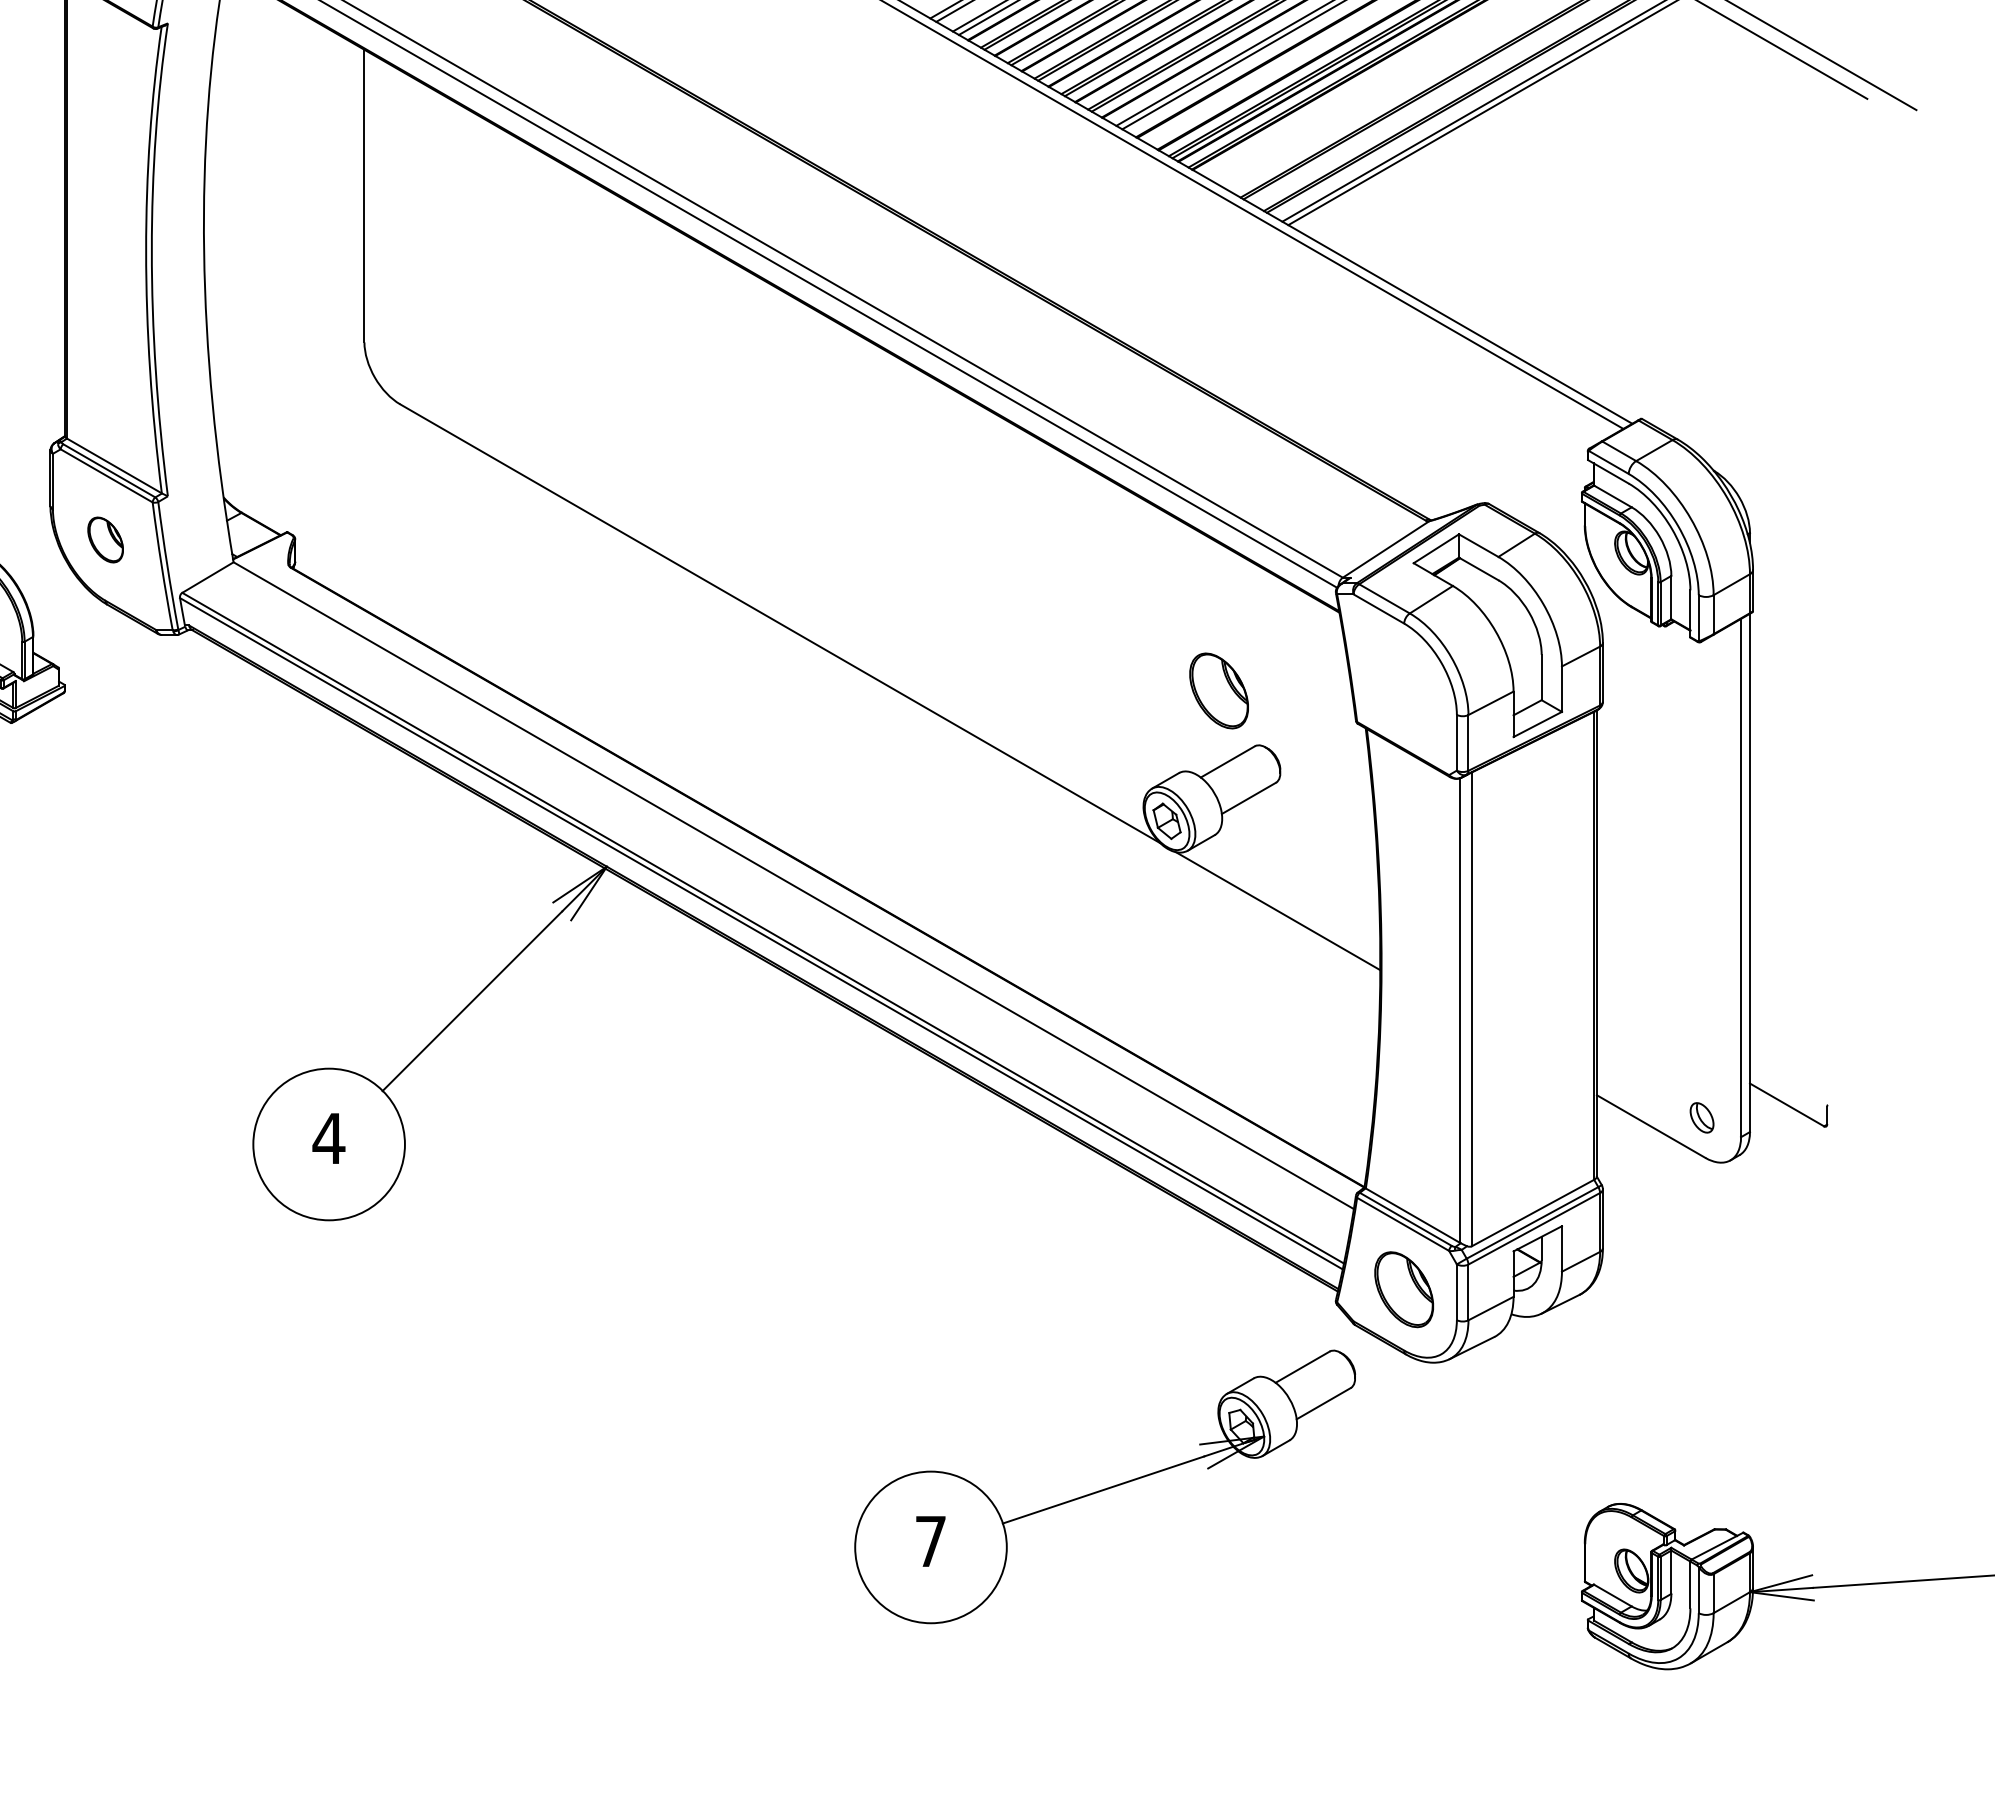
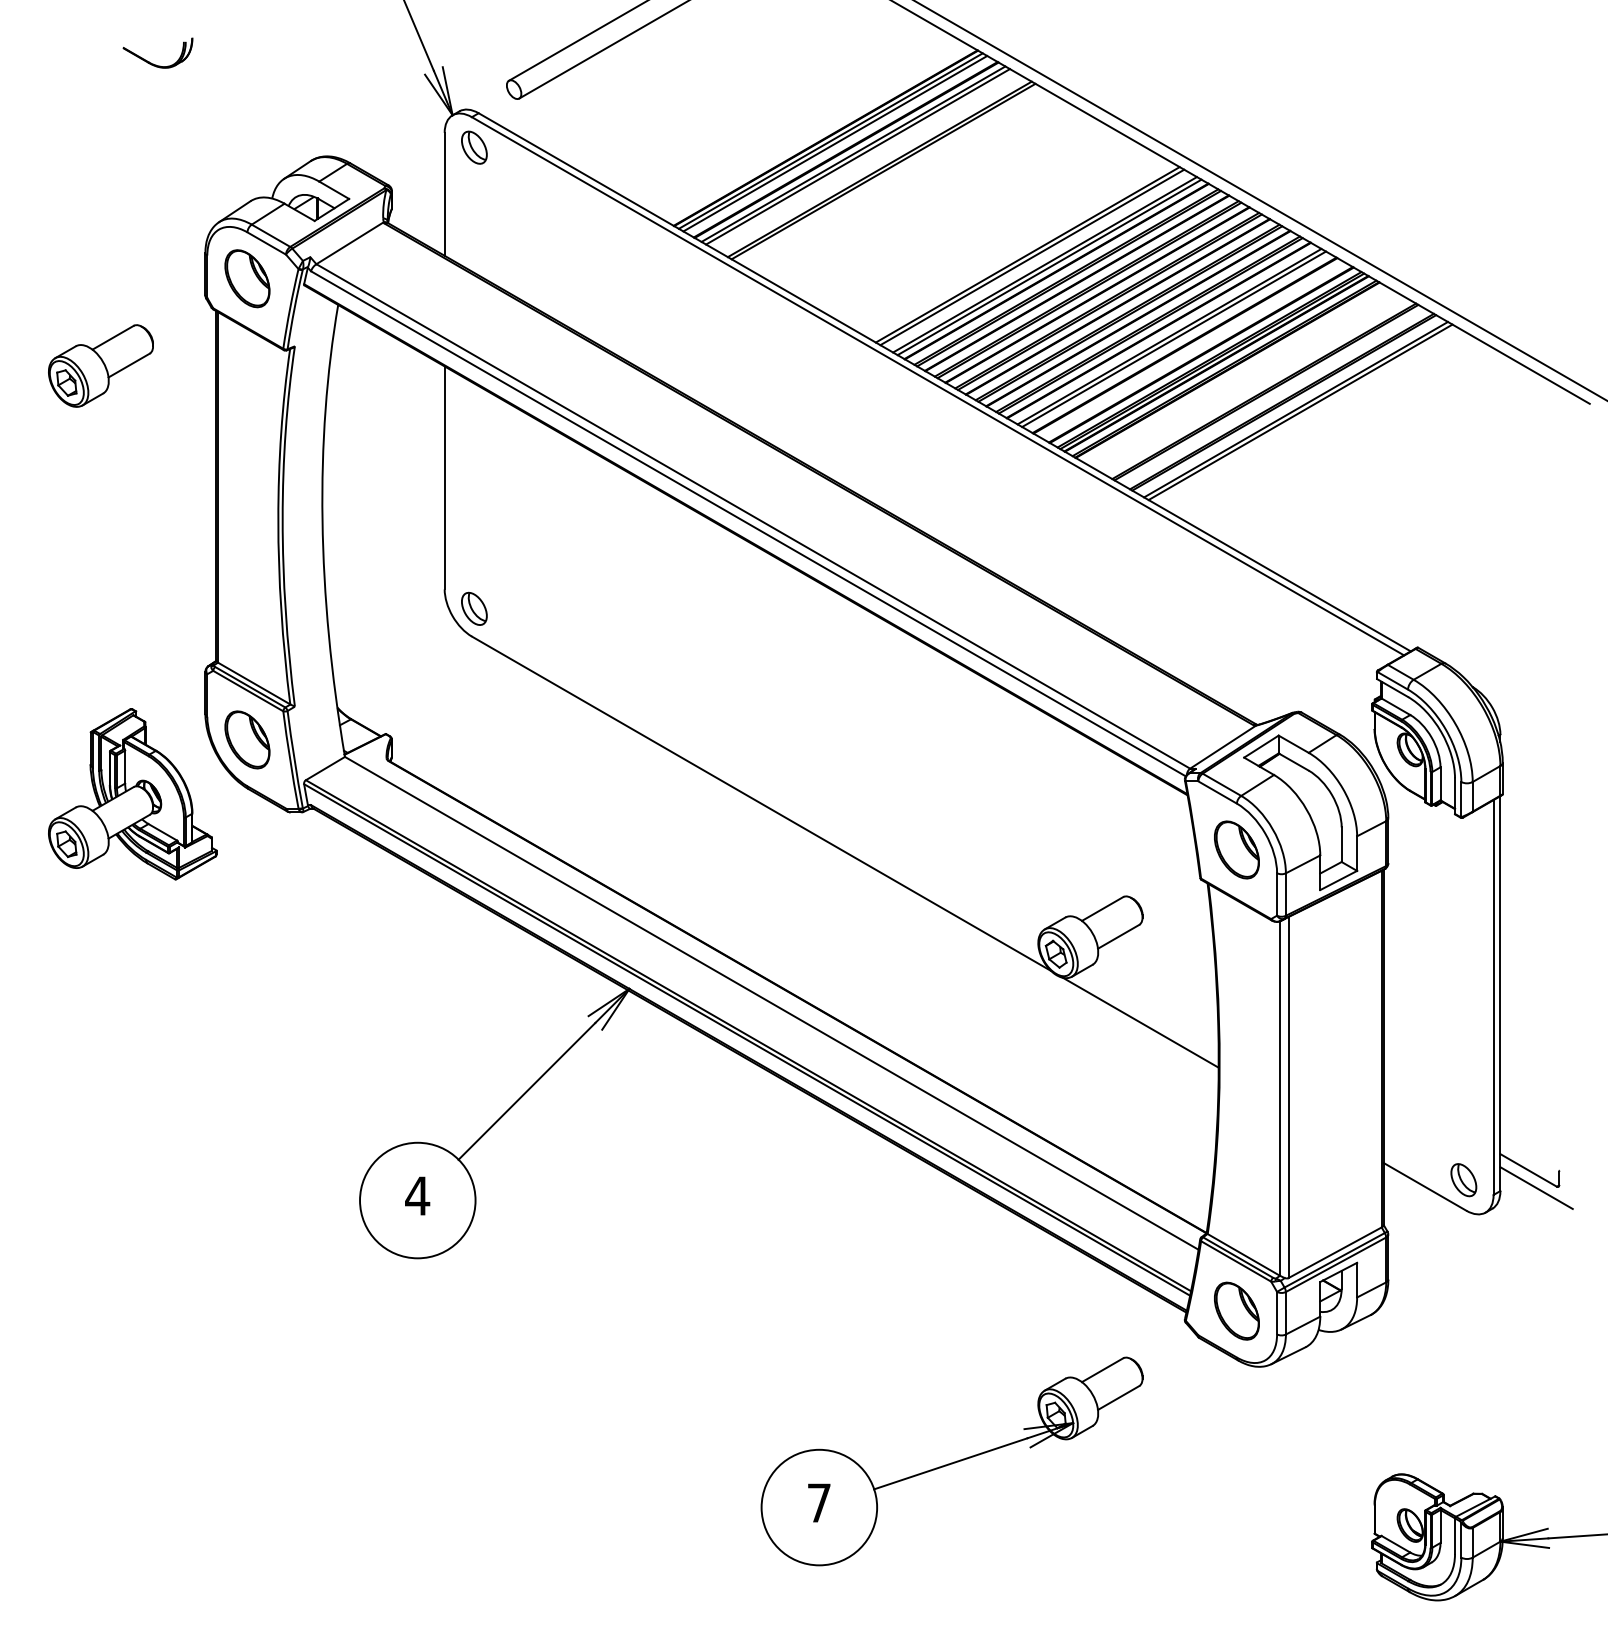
part: (403, 367) -> (474, 608), added
part: (105, 539) -> (247, 739), size x1.67
part: (1218, 690) -> (1236, 849), moved
part: (1701, 1118) -> (1463, 1180), size x1.43
line: (1797, 1128) -> (1536, 1188), added
part: (1104, 1486) -> (951, 1461), moved

